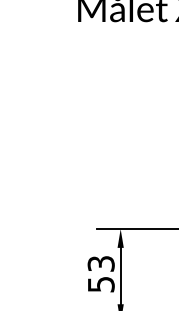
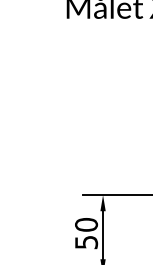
text: (100, 263) -> (85, 224), 53 -> 50

